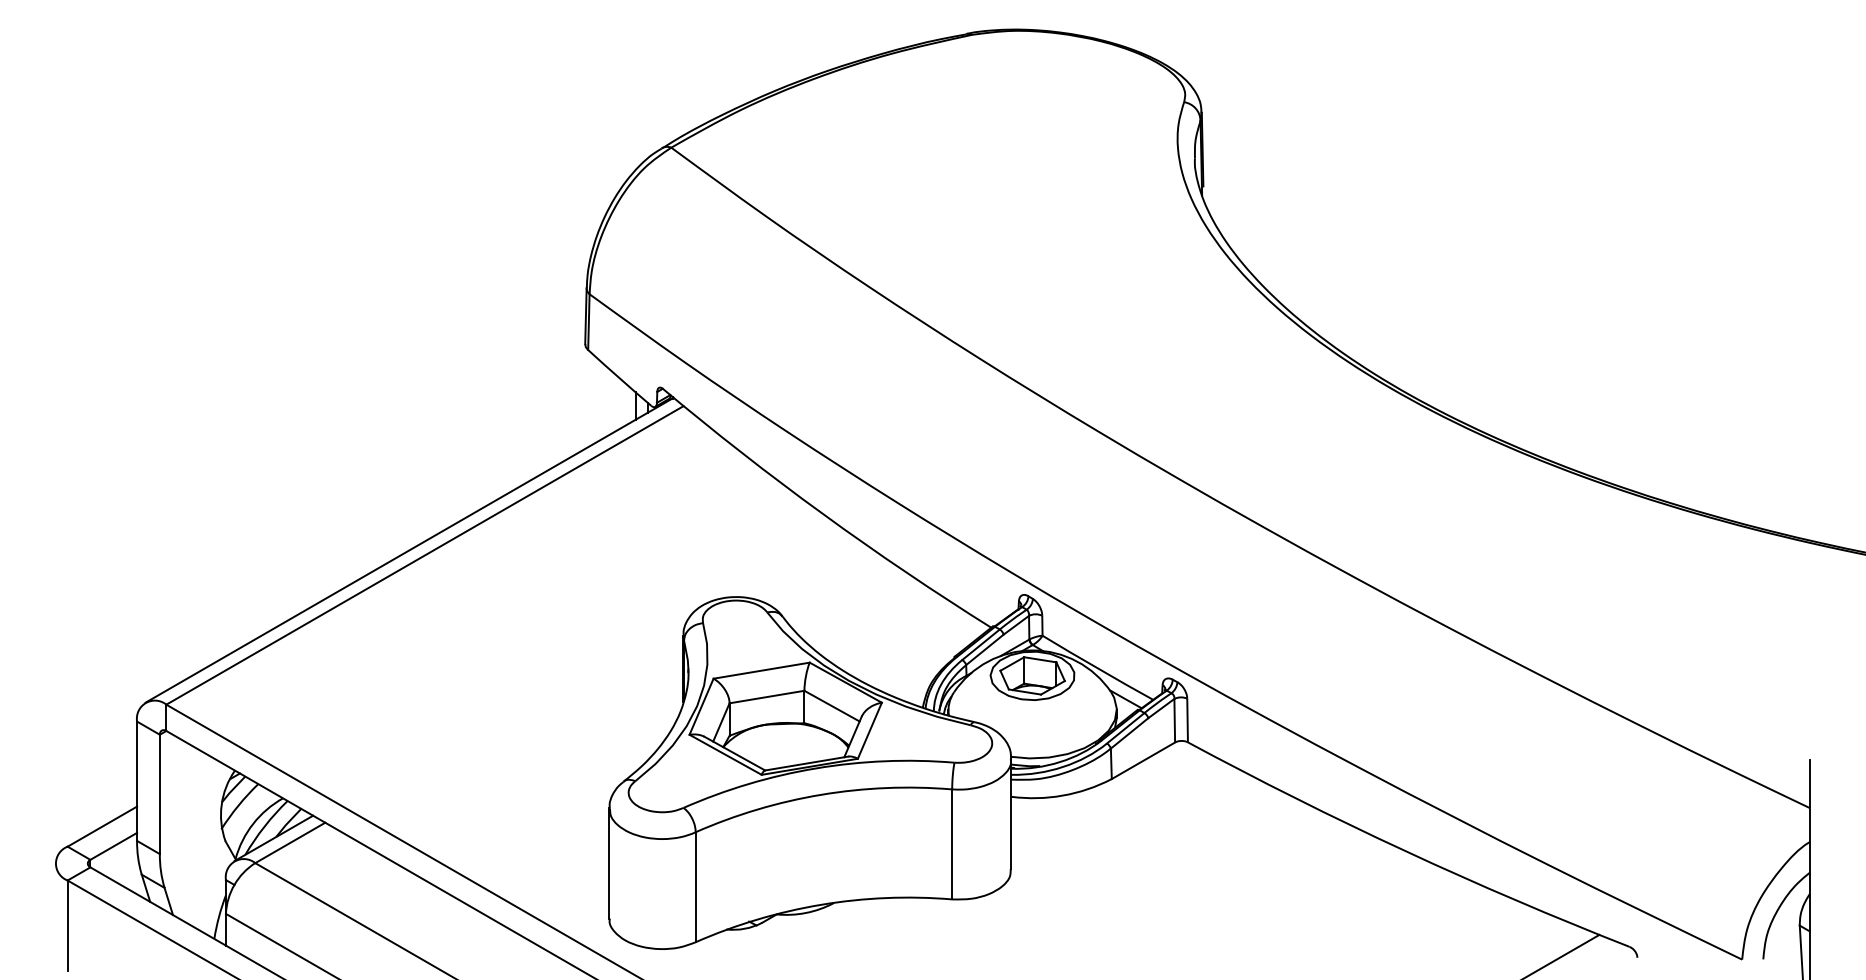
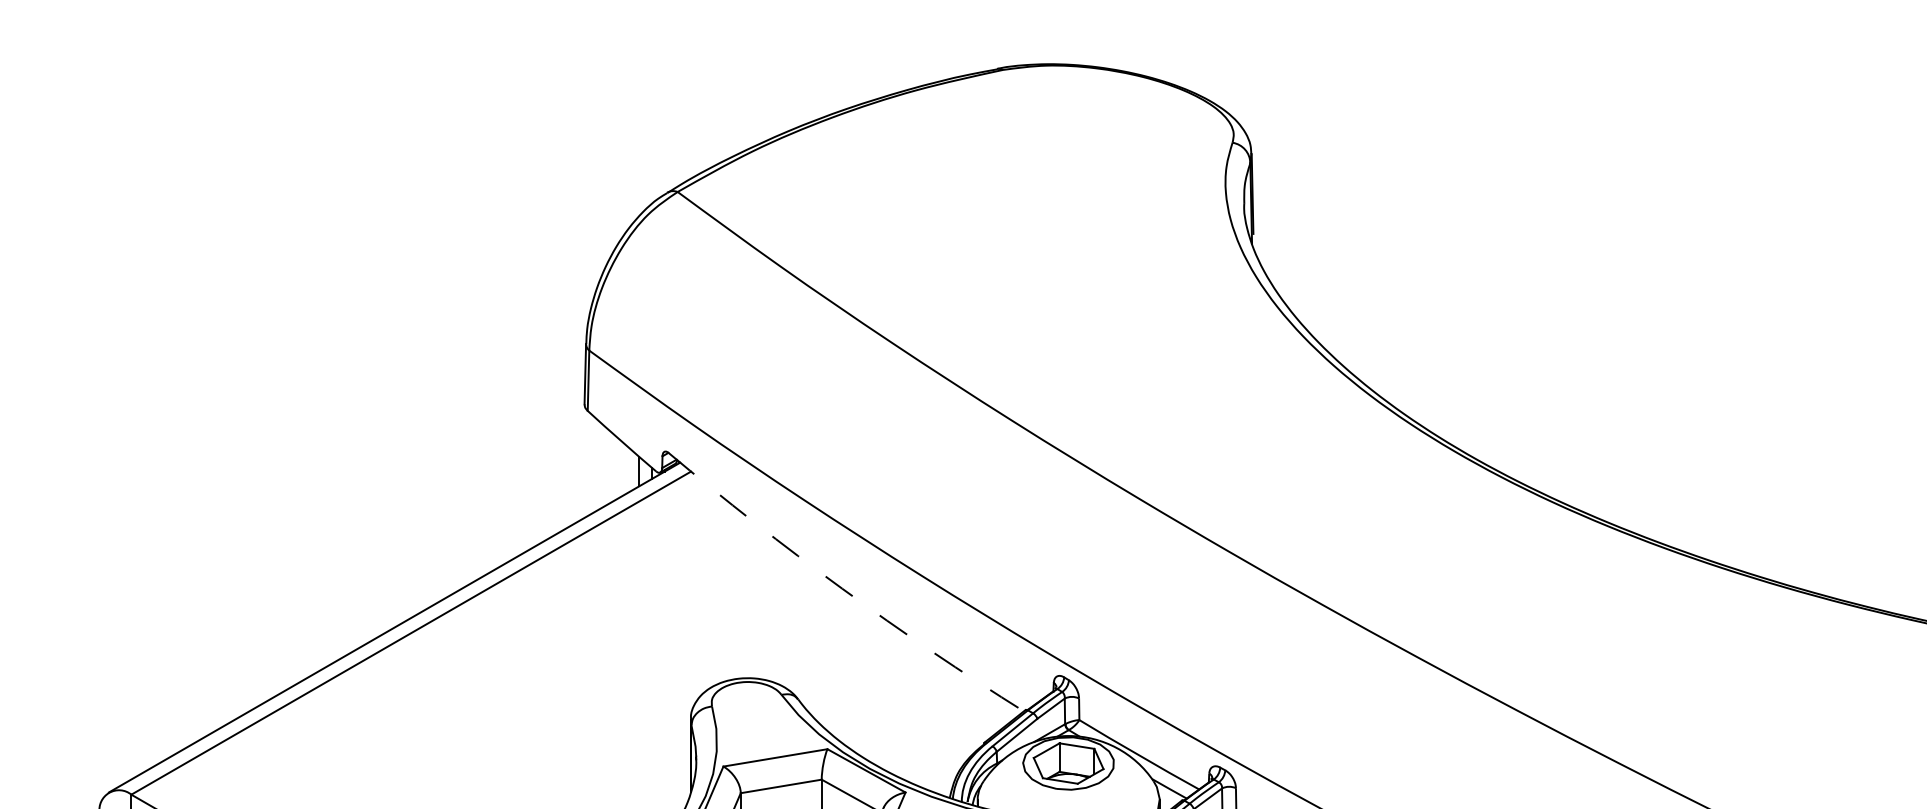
arc: (823, 514) -> (842, 588), solid -> dashed

